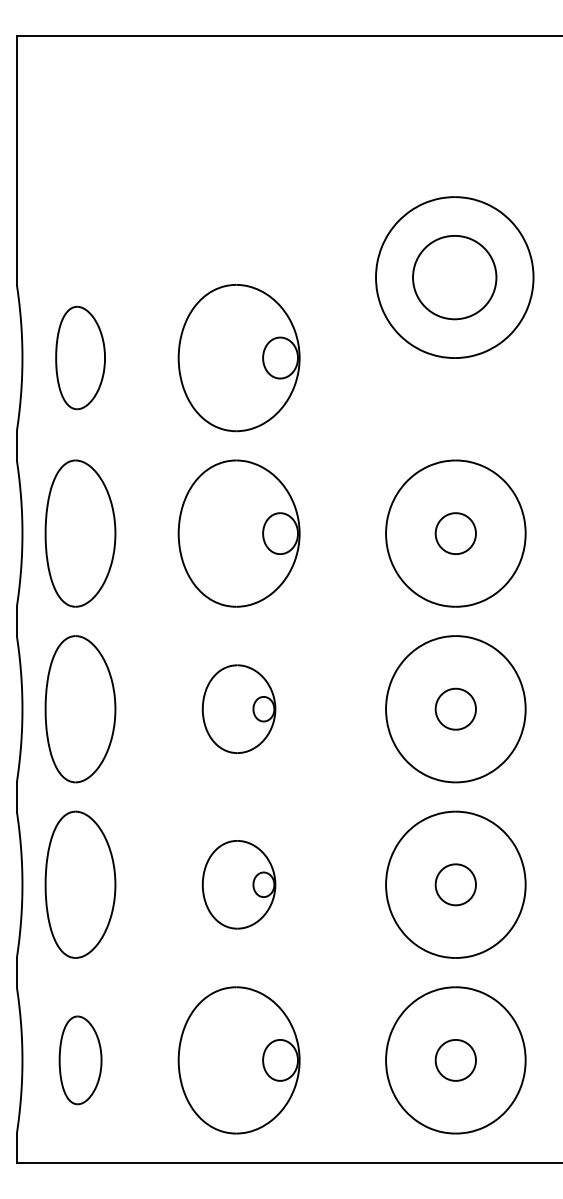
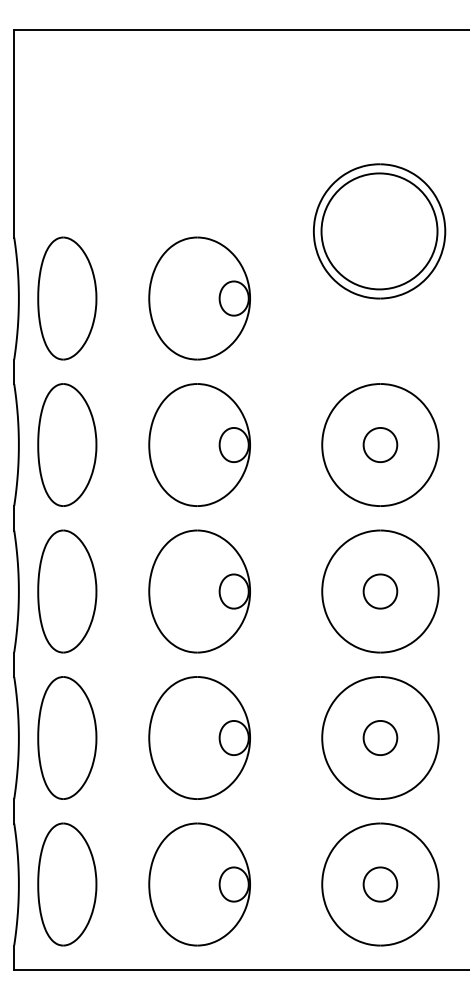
circle: (454, 277) -> (379, 231), size x1.67
part: (80, 357) -> (67, 298), size x1.43
part: (238, 709) -> (199, 591), size x1.67
part: (238, 884) -> (199, 737), size x1.67
part: (80, 1060) -> (67, 884), size x1.67

